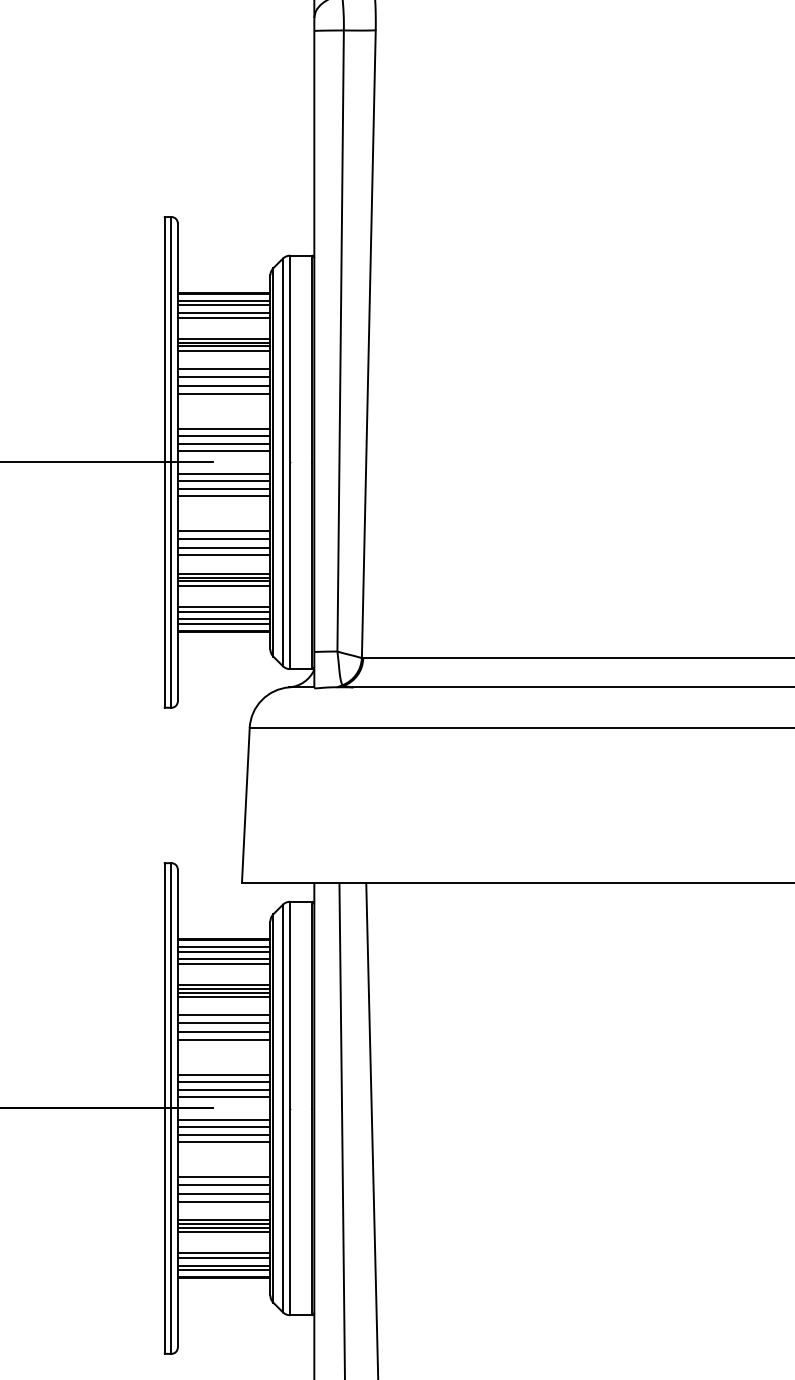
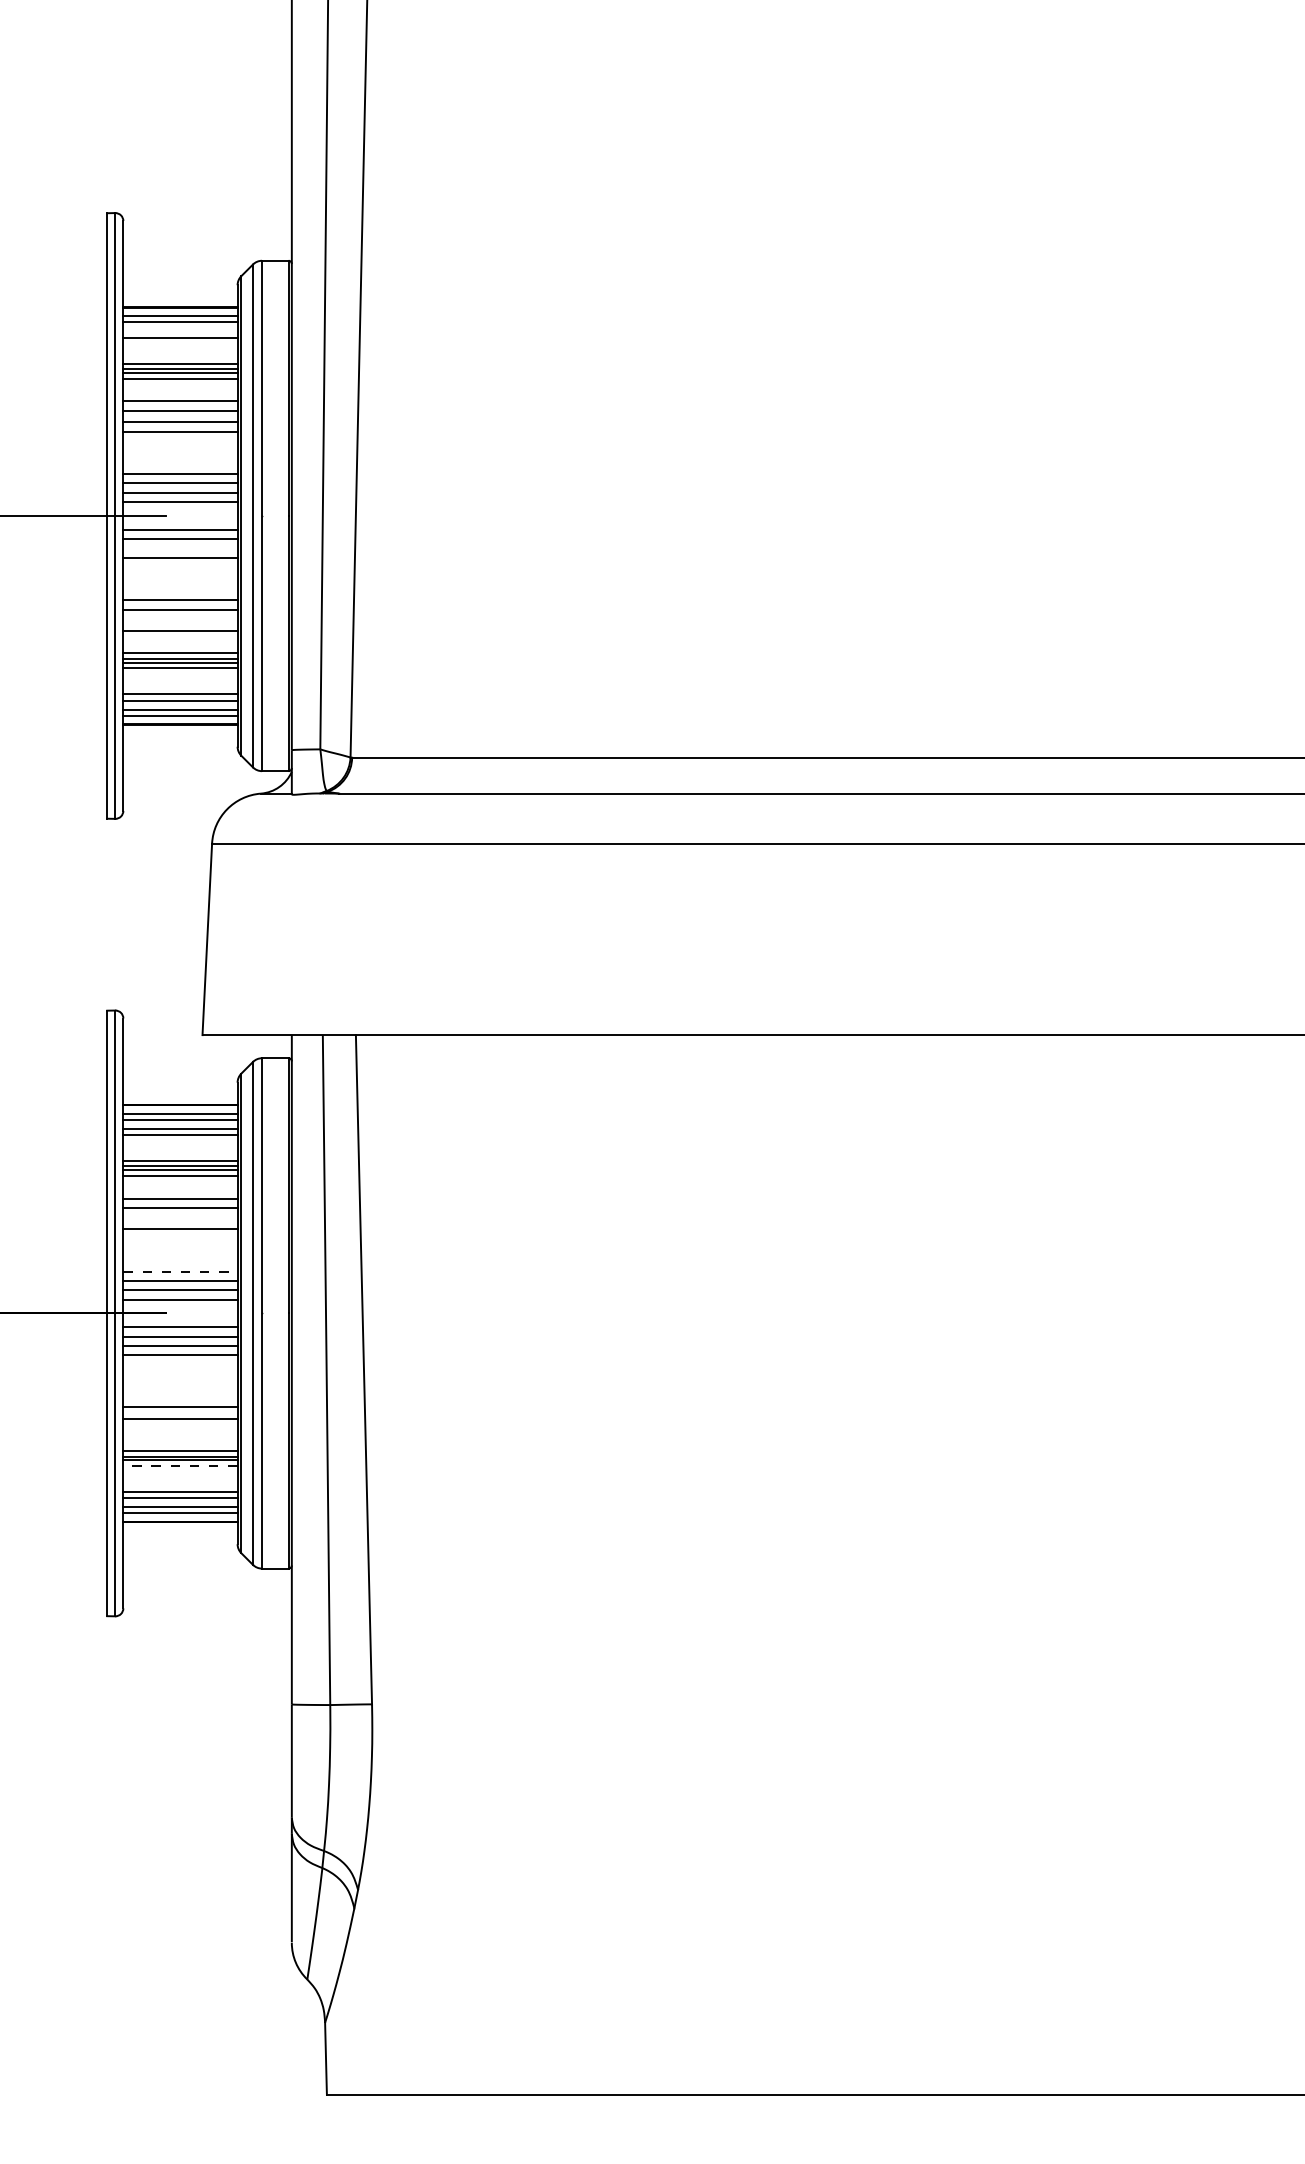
line: (224, 312) -> (180, 331), removed
line: (224, 488) -> (180, 548), removed
line: (224, 547) -> (180, 621), removed
line: (224, 1032) -> (180, 1219), removed
line: (224, 1074) -> (180, 1271), solid -> dashed
line: (224, 1176) -> (180, 1397), removed
line: (224, 1201) -> (180, 1428), removed
line: (223, 1231) -> (179, 1465), solid -> dashed

